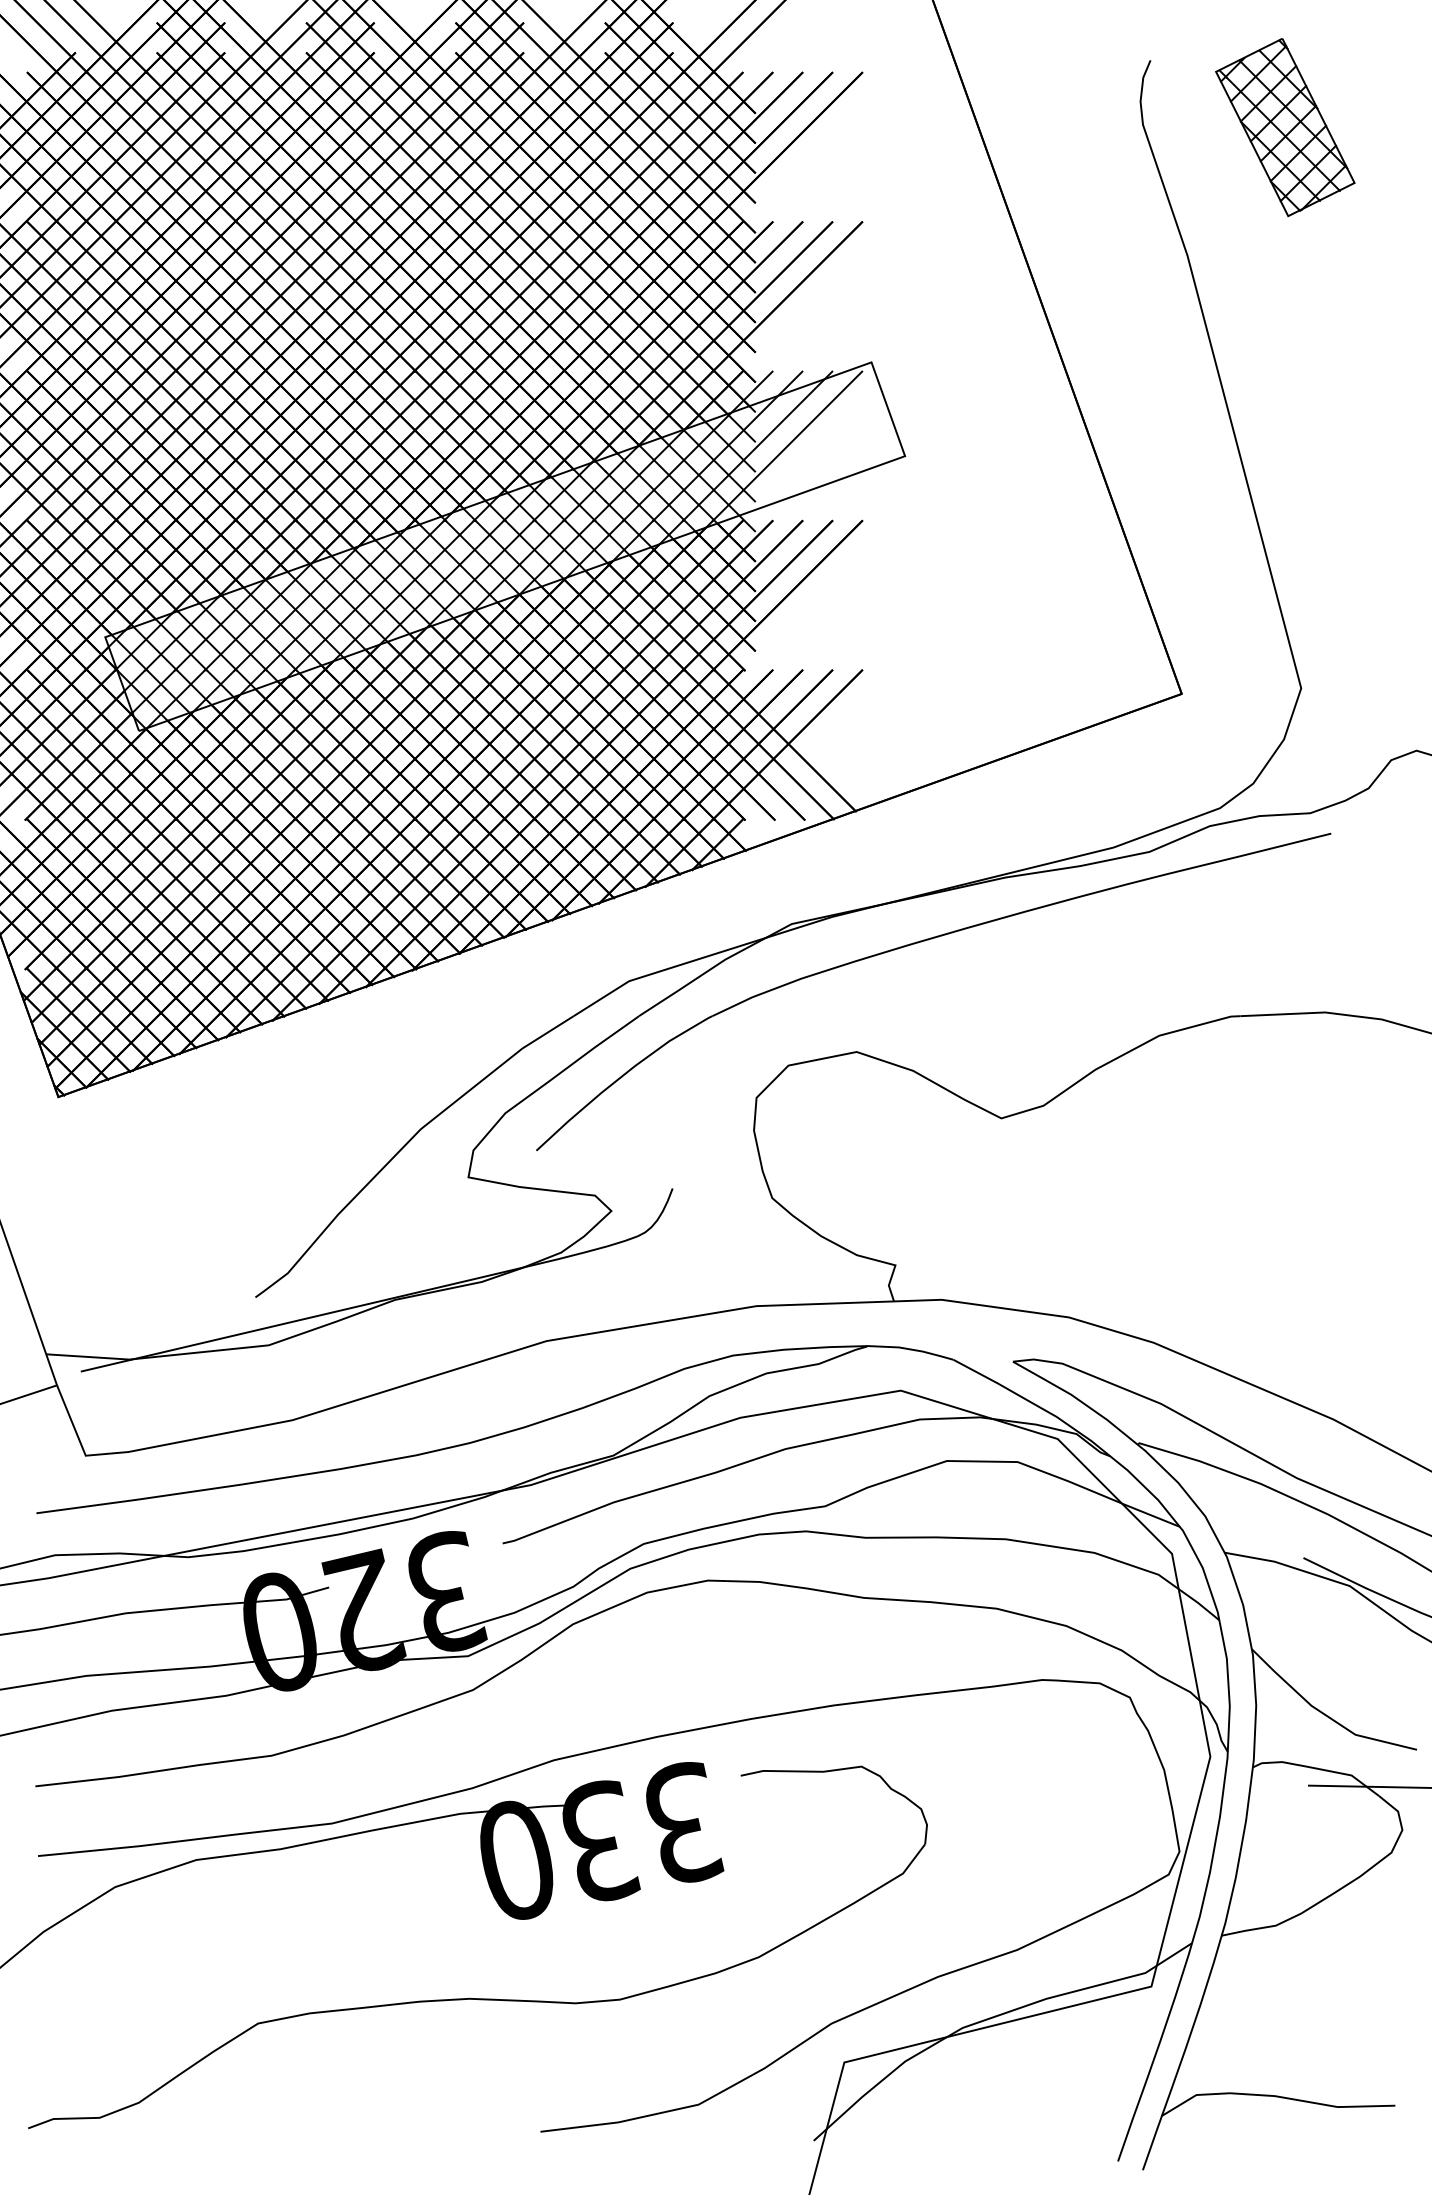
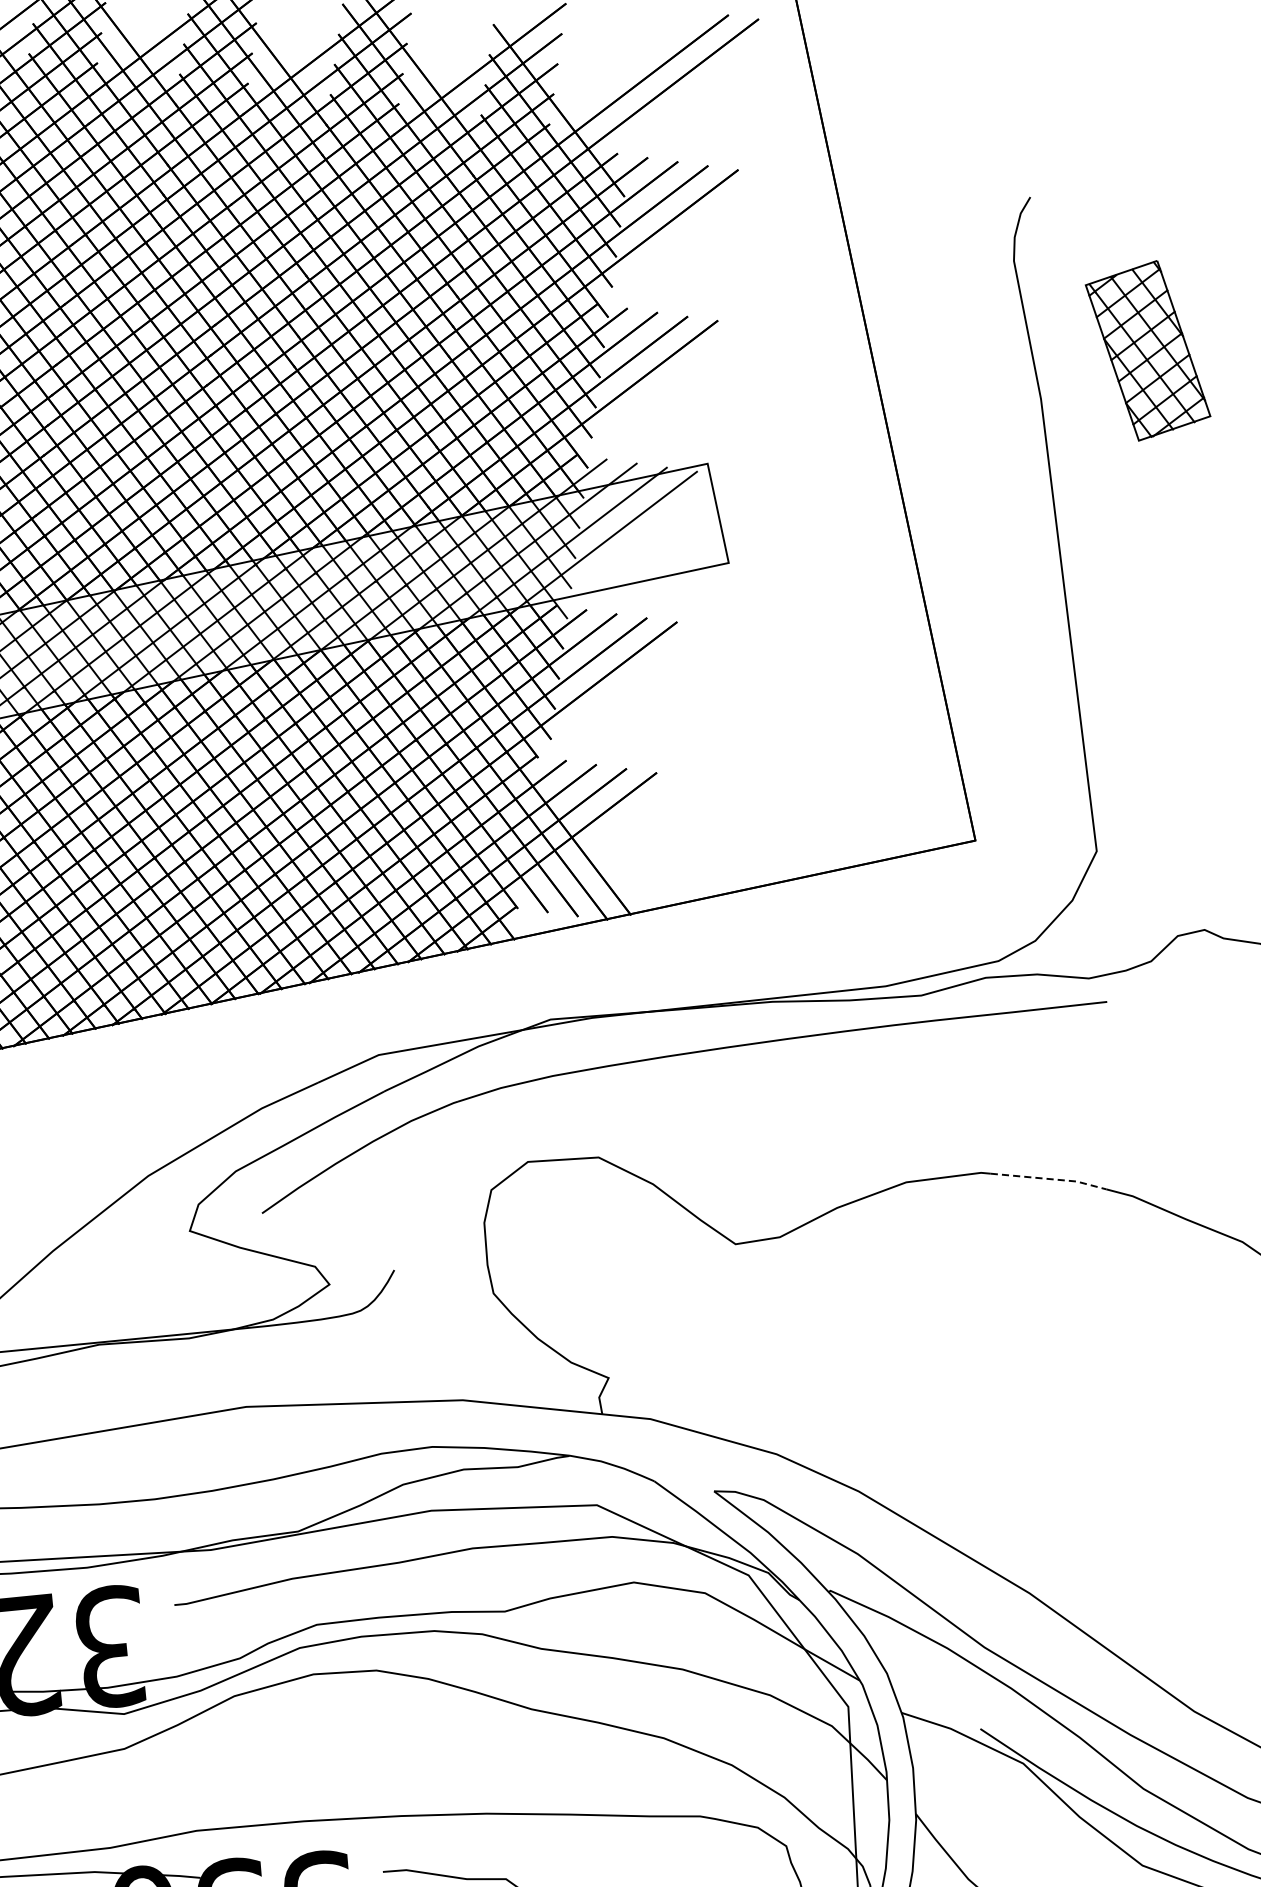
part: (1285, 127) -> (1148, 350), moved
line: (1299, 1013) -> (1050, 1179), solid -> dashed

